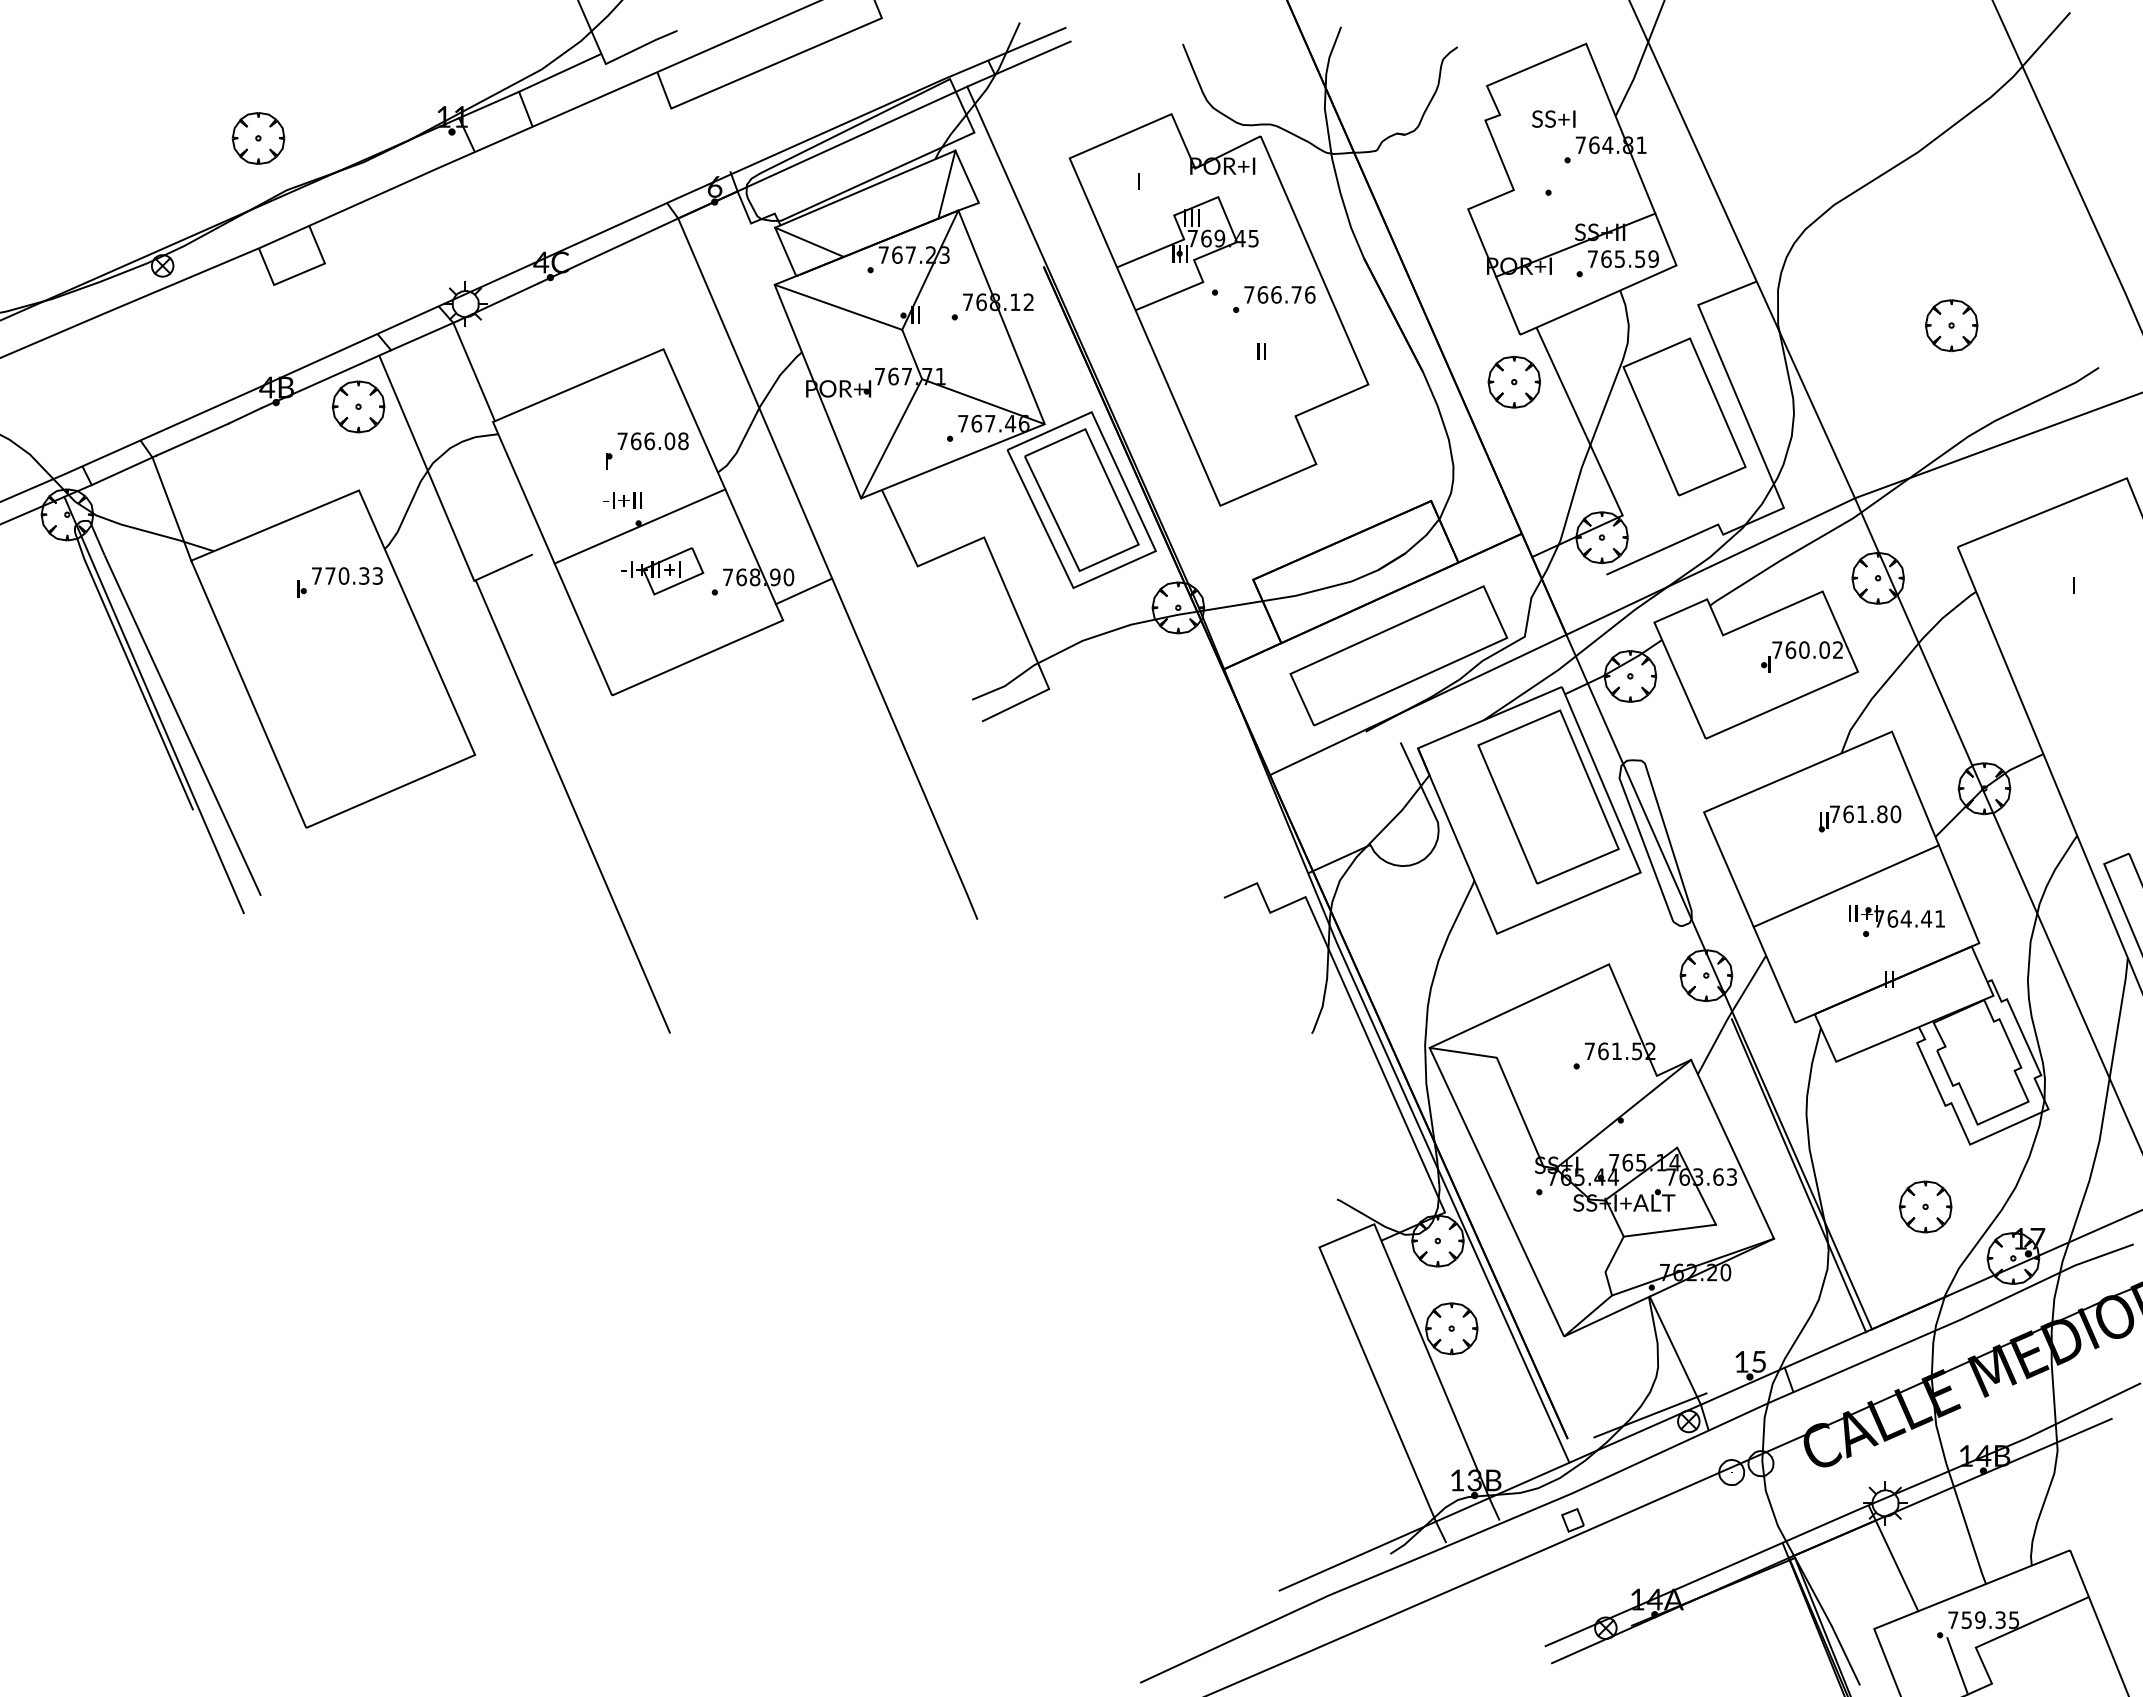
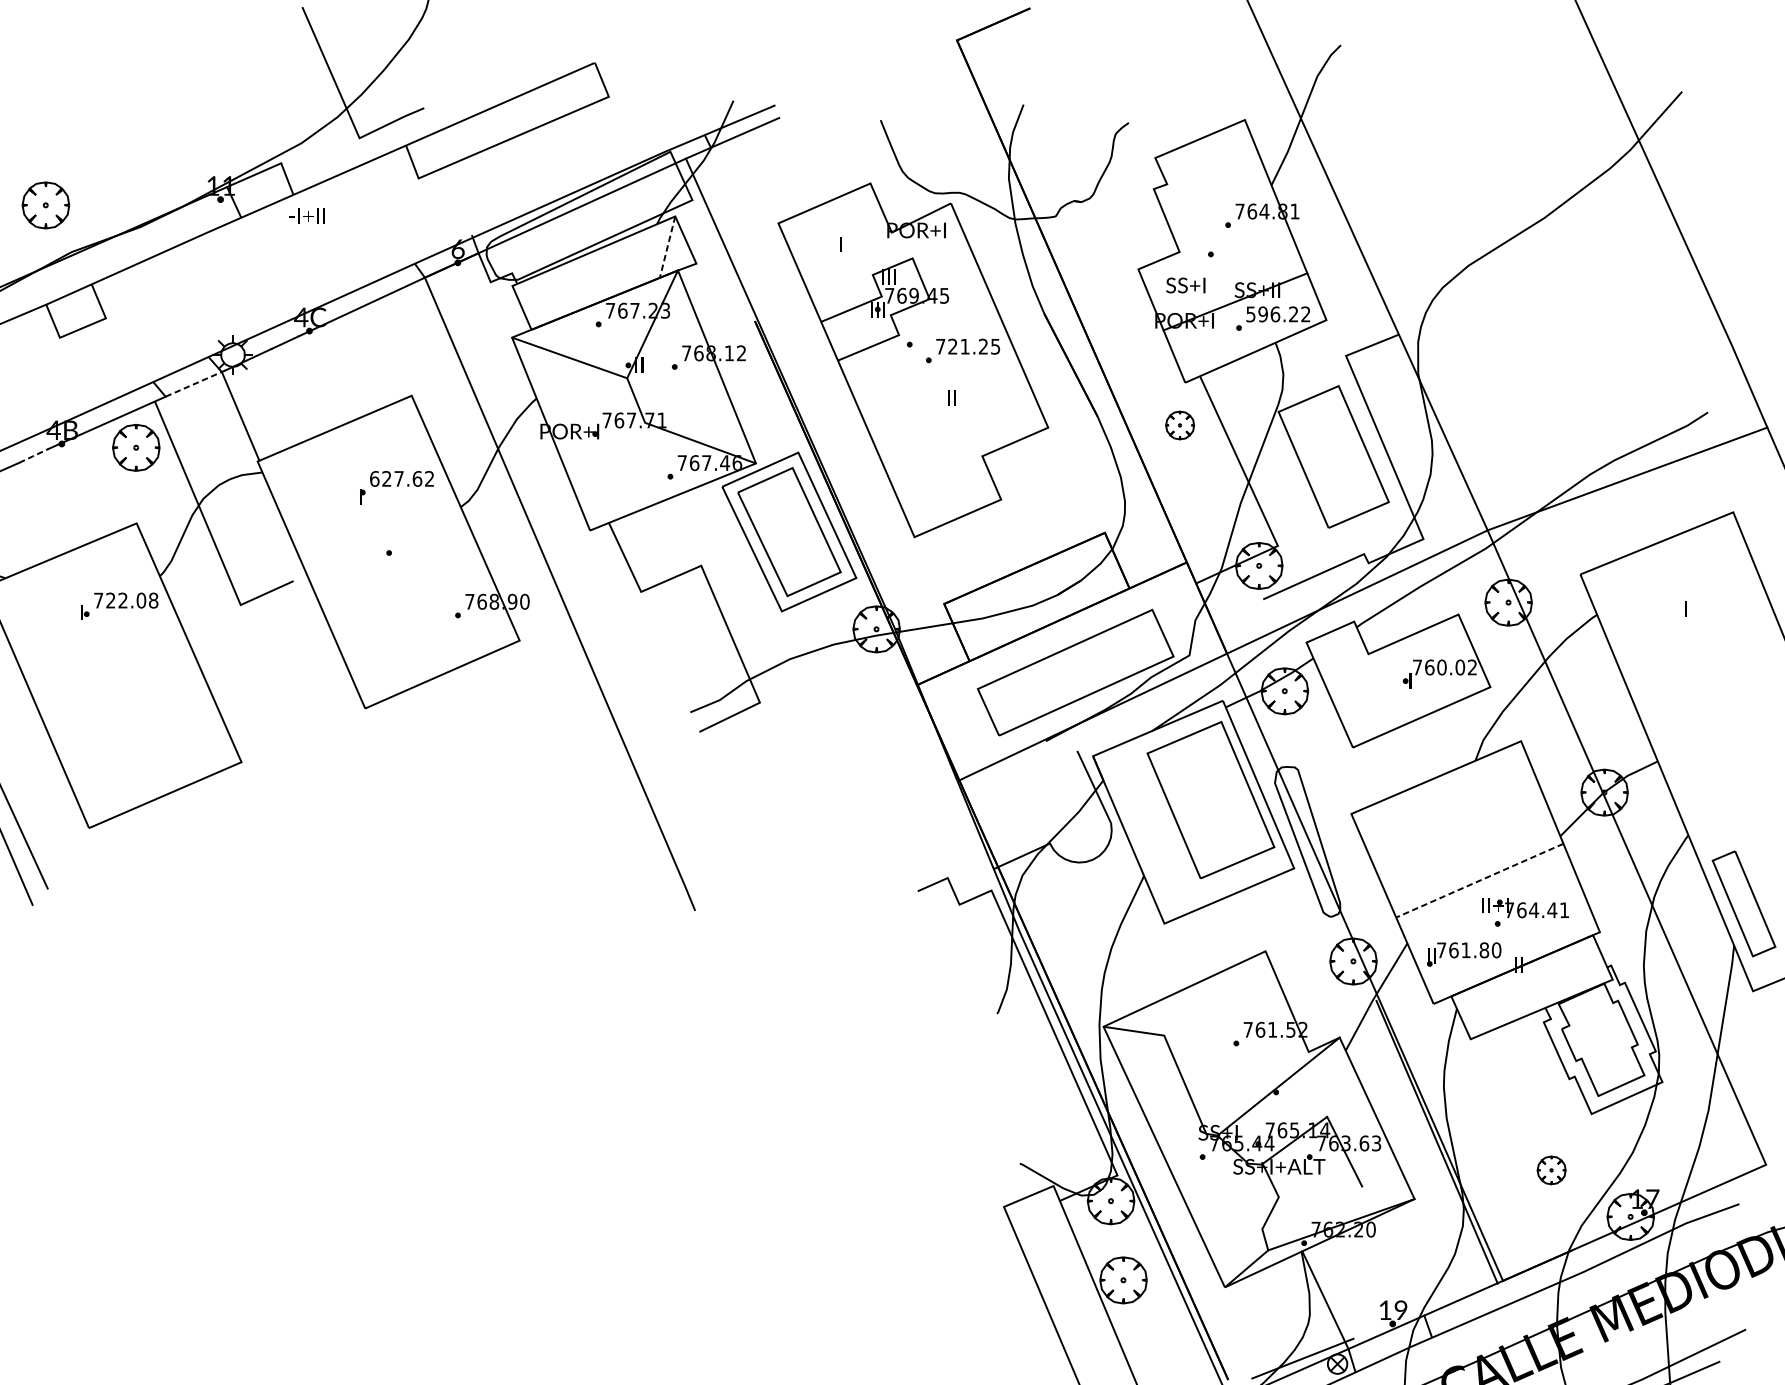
line: (560, 72) -> (318, 145), removed
text: (1553, 118) -> (1185, 284), moved
line: (946, 185) -> (667, 247), solid -> dashed
line: (809, 241) -> (543, 298), removed
text: (1622, 258) -> (1277, 313), 765.59 -> 596.22
text: (1286, 294) -> (974, 346), 766.76 -> 721.25
part: (1951, 325) -> (1574, 374), removed
line: (424, 335) -> (195, 383), solid -> dashed
part: (1514, 381) -> (1180, 424), size x0.6
line: (245, 415) -> (34, 455), solid -> dashed
line: (891, 438) -> (617, 476), removed
text: (652, 441) -> (401, 479), 766.08 -> 627.62
text: (622, 500) -> (306, 216), moved
line: (639, 526) -> (389, 555), removed
part: (662, 571) -> (410, 596), removed
text: (354, 575) -> (132, 600), 770.33 -> 722.08
line: (803, 591) -> (538, 614), removed
line: (572, 806) -> (329, 808), removed
part: (1859, 818) -> (1463, 954), moved
line: (1845, 886) -> (1479, 880), solid -> dashed
part: (1925, 1206) -> (1551, 1169), size x0.6
line: (1669, 1230) -> (1320, 1191), removed
text: (1758, 1361) -> (1400, 1309), 15 -> 19

